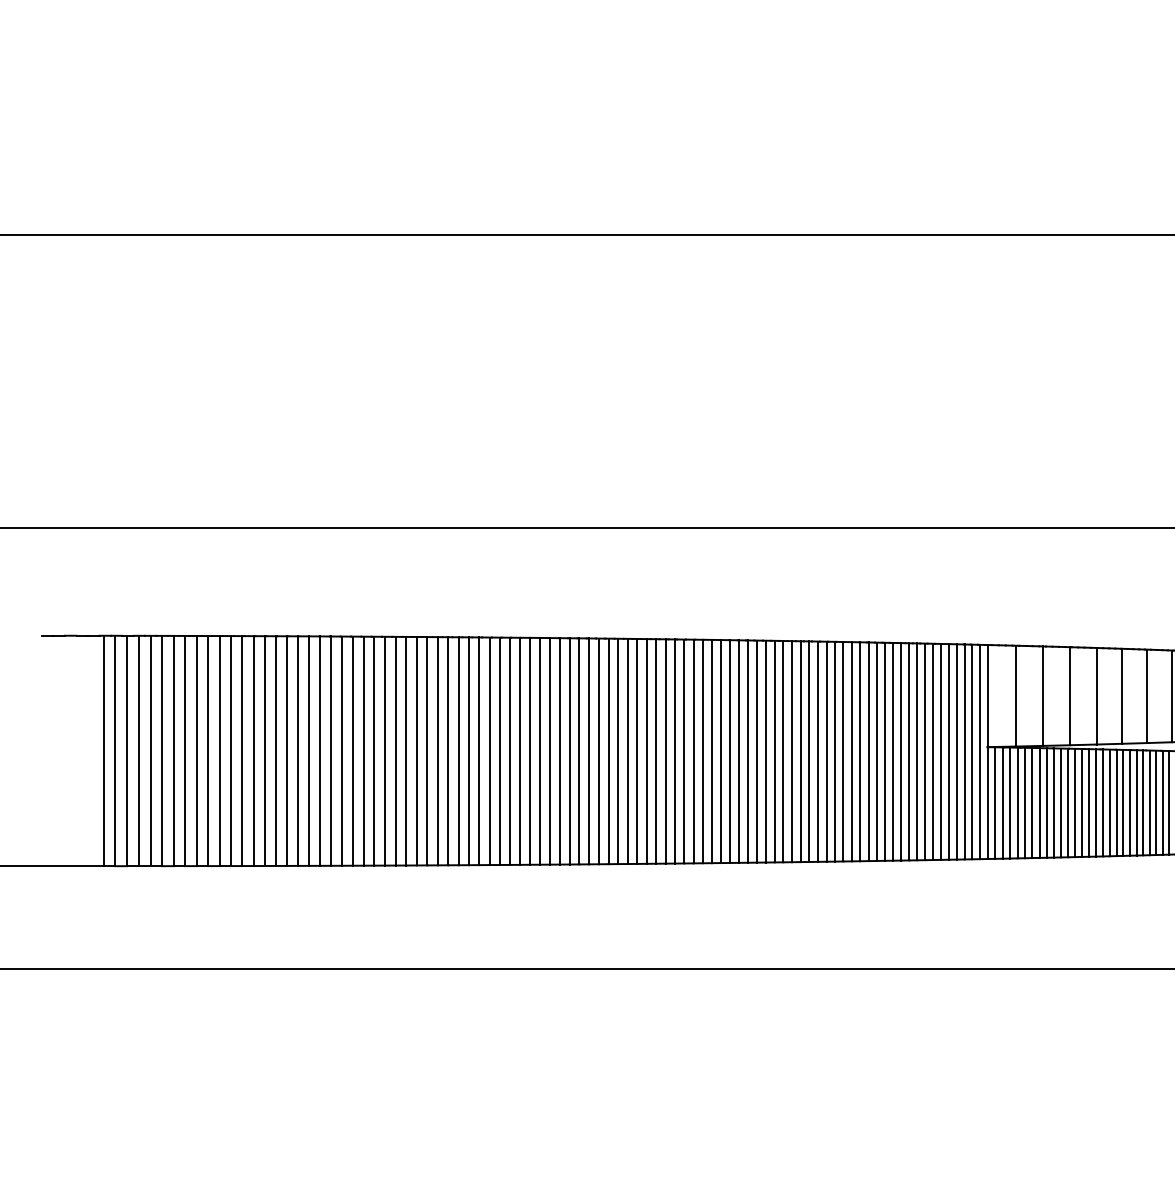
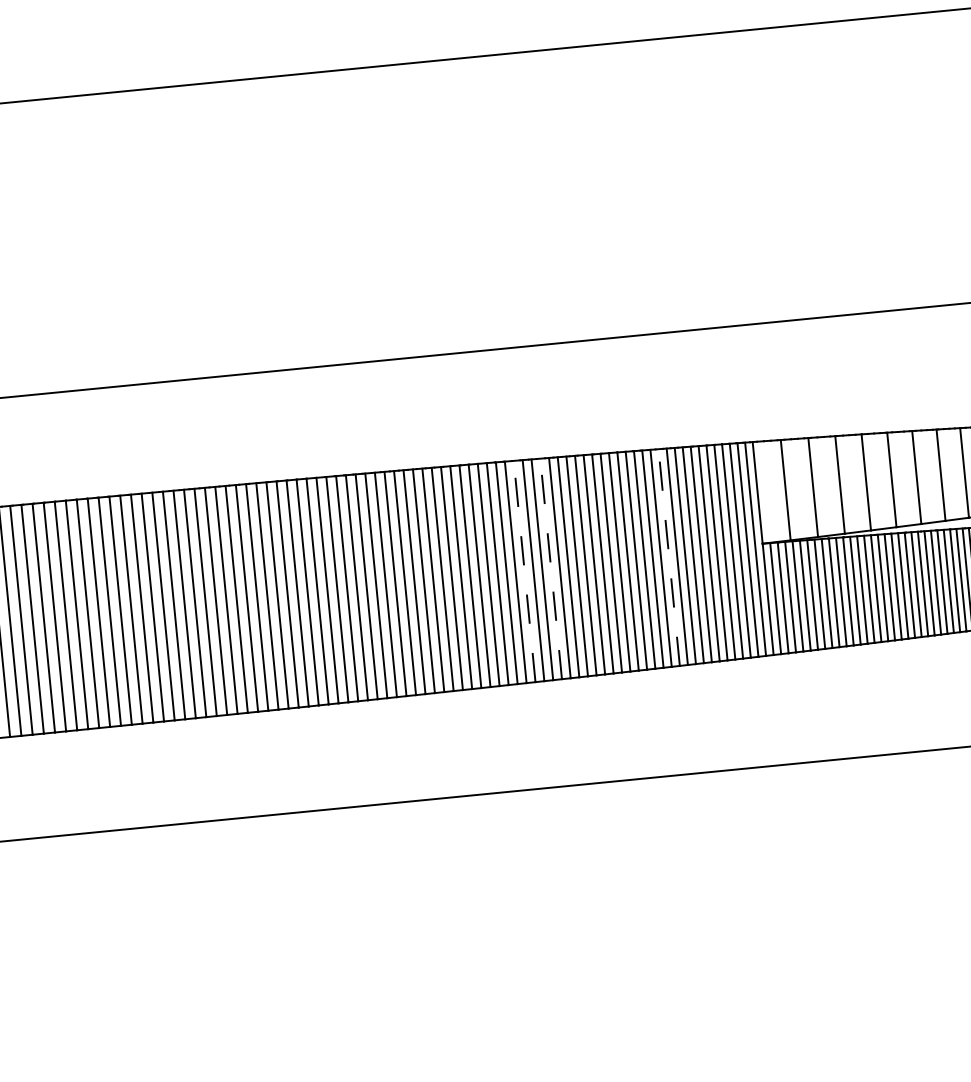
line: (747, 751) -> (524, 571), solid -> dashed
line: (774, 751) -> (551, 568), solid -> dashed
line: (893, 751) -> (669, 557), solid -> dashed

